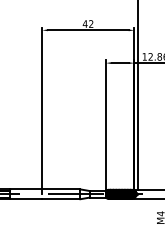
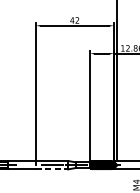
line: (61, 199) -> (52, 169), solid -> dashed

